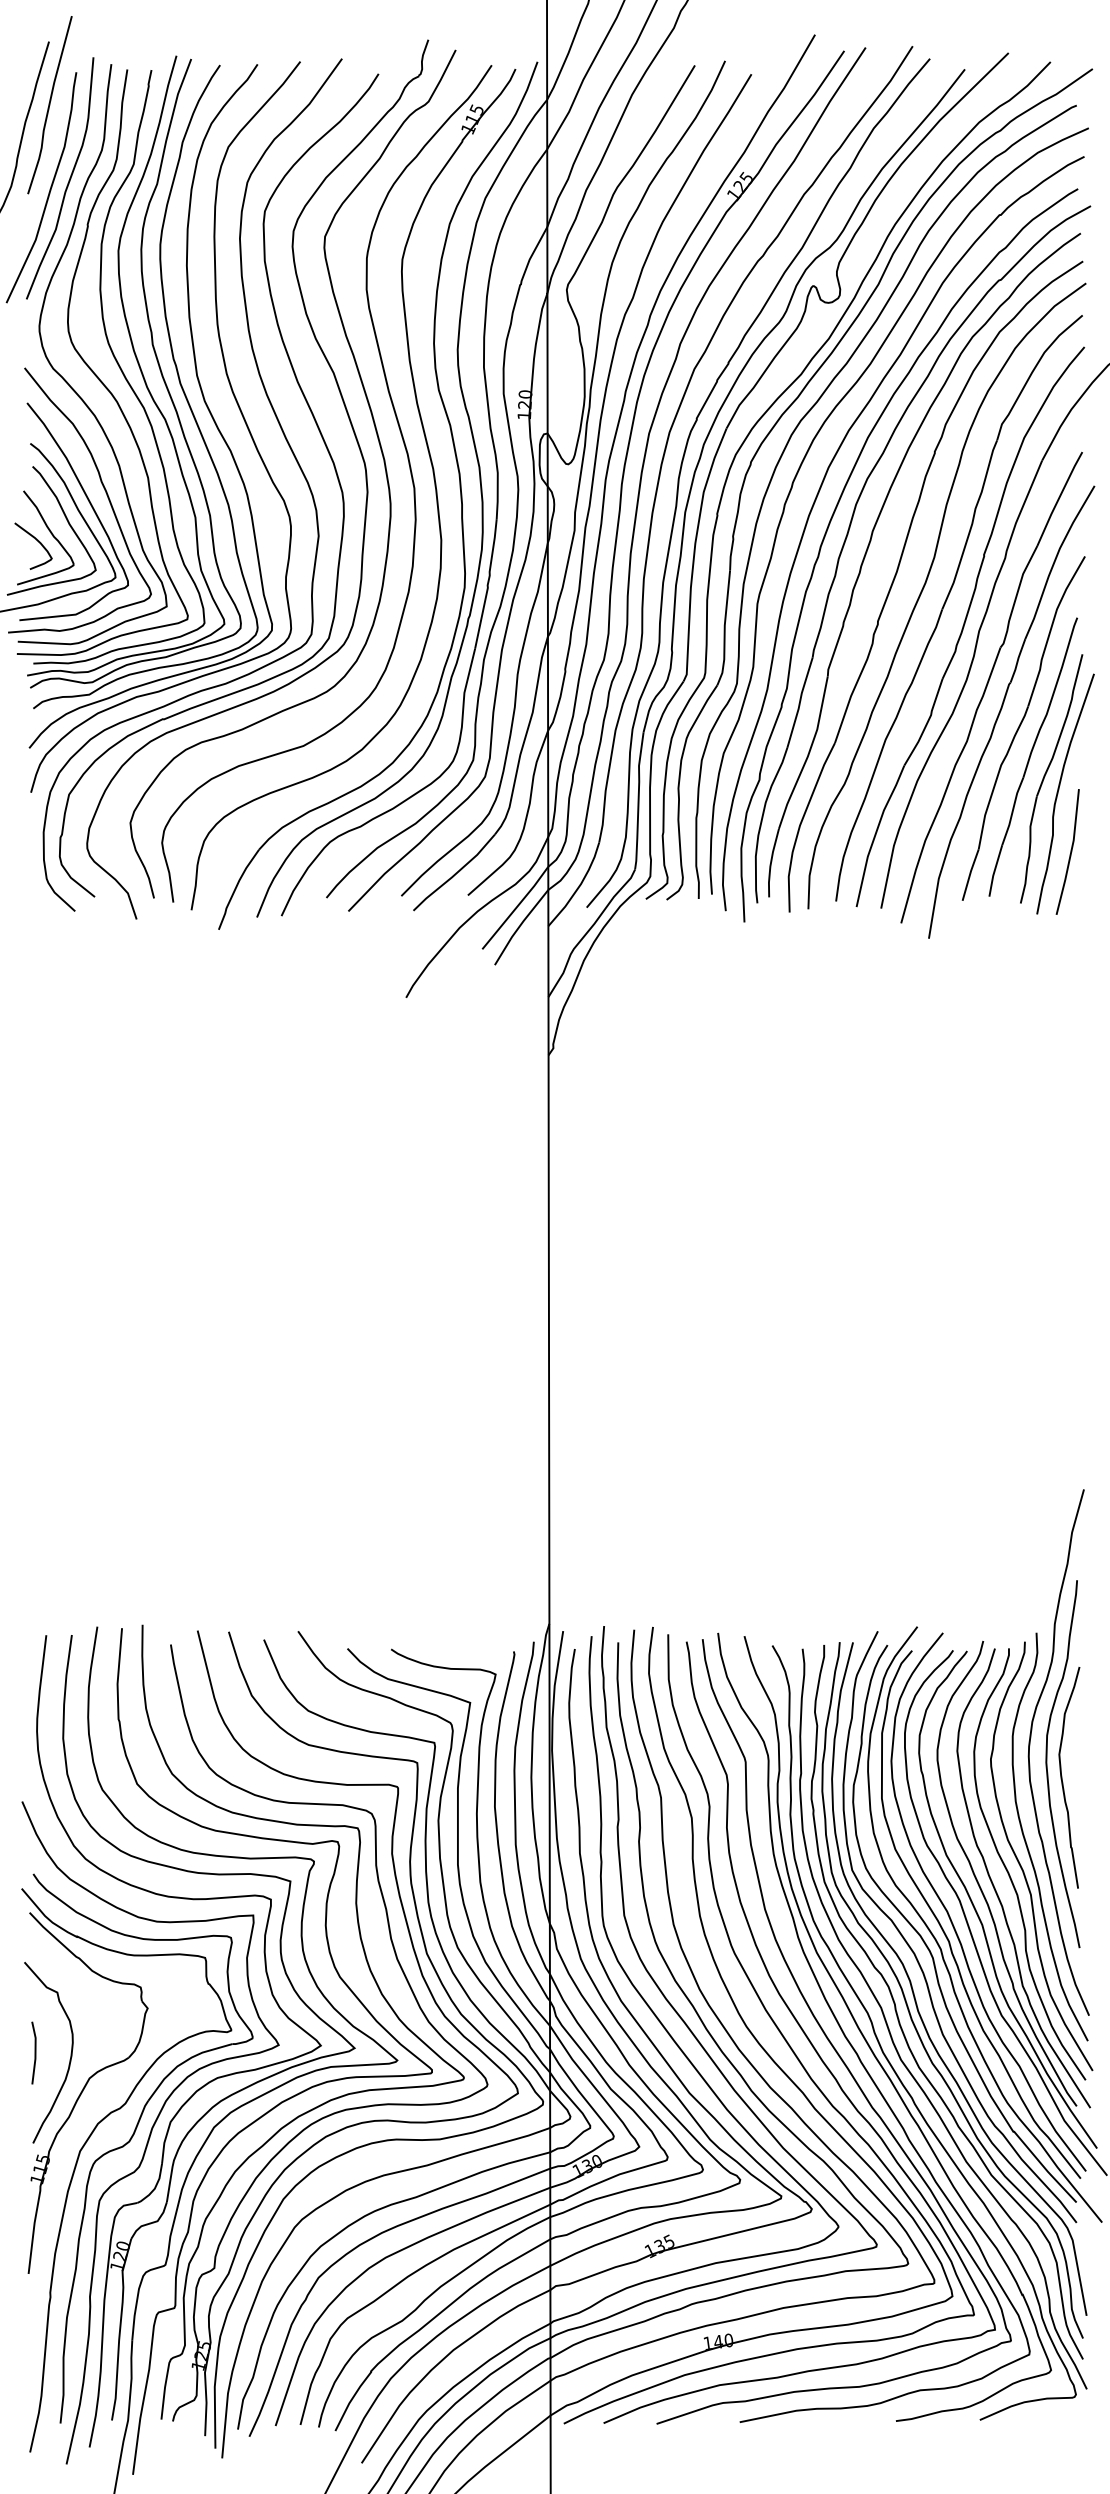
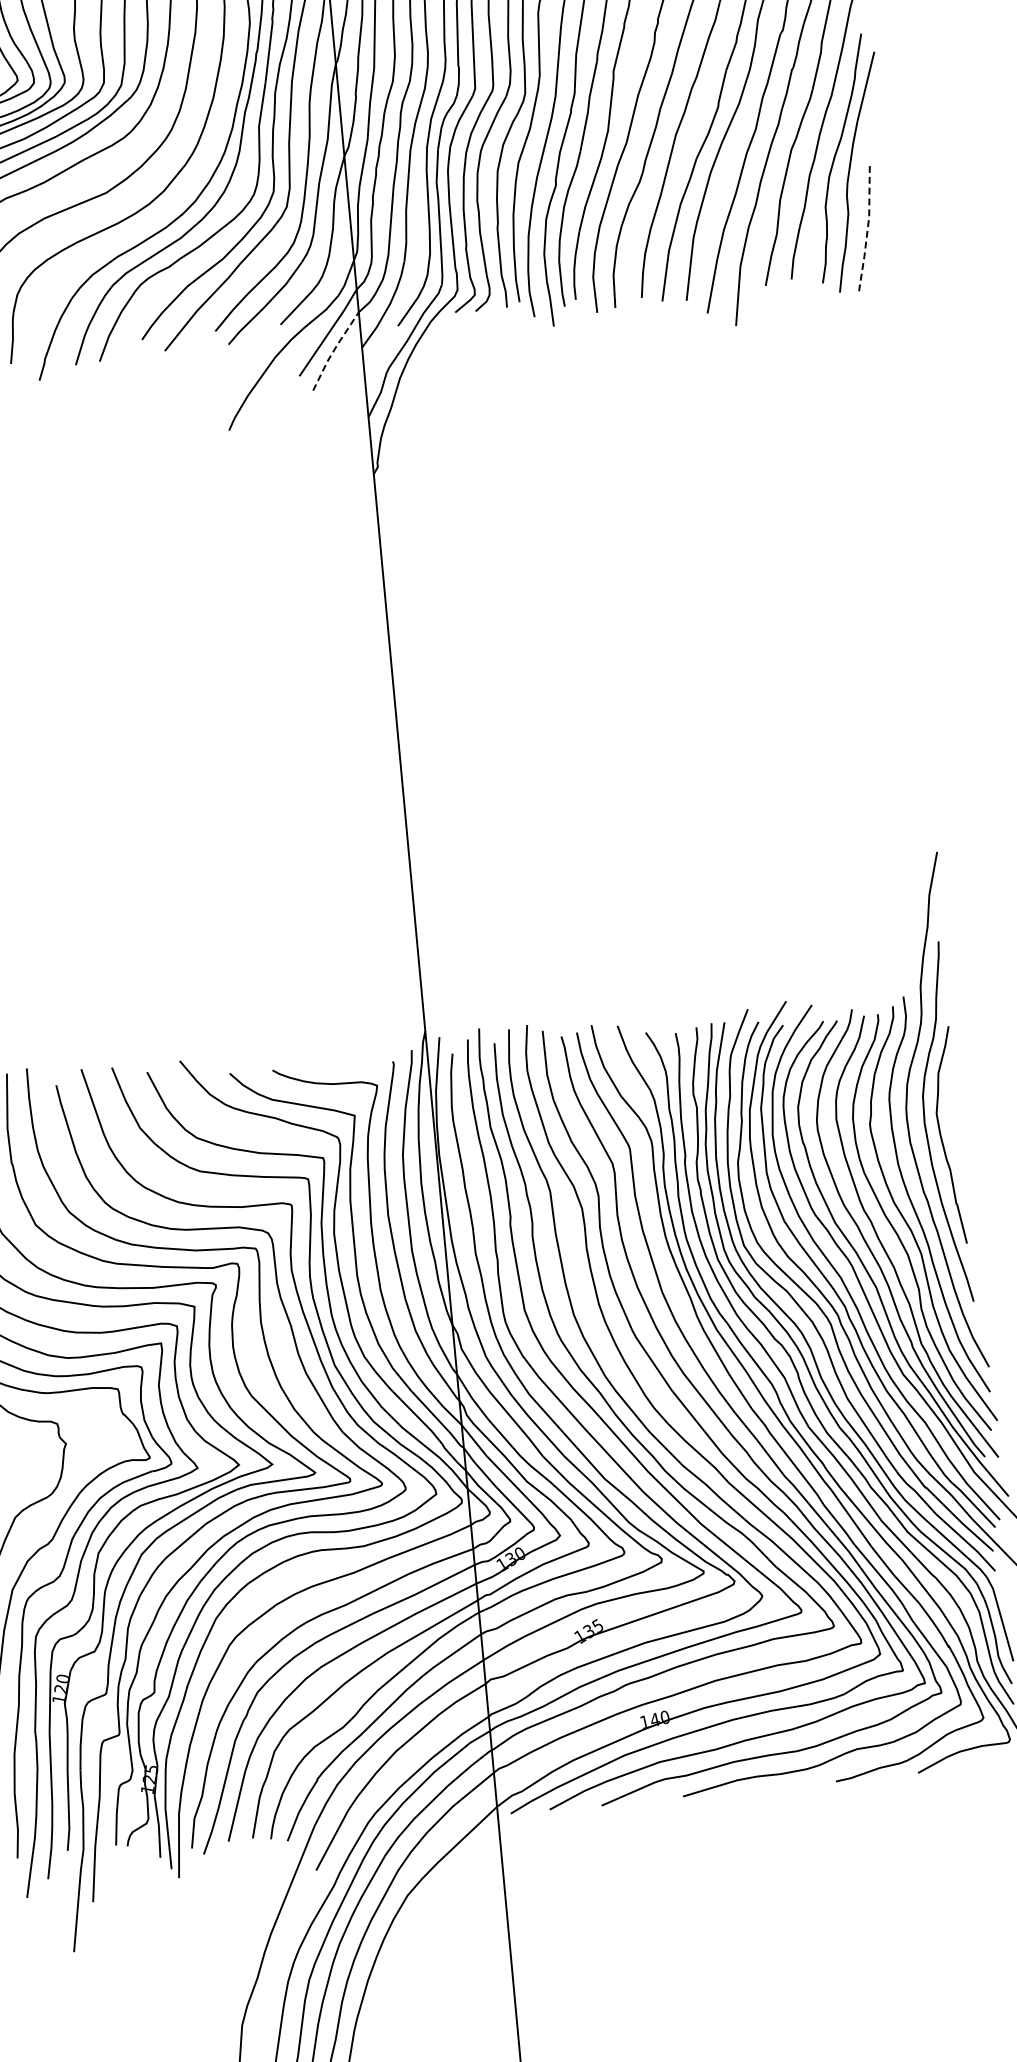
line: (1071, 852) -> (868, 228), solid -> dashed
line: (520, 925) -> (334, 349), solid -> dashed

